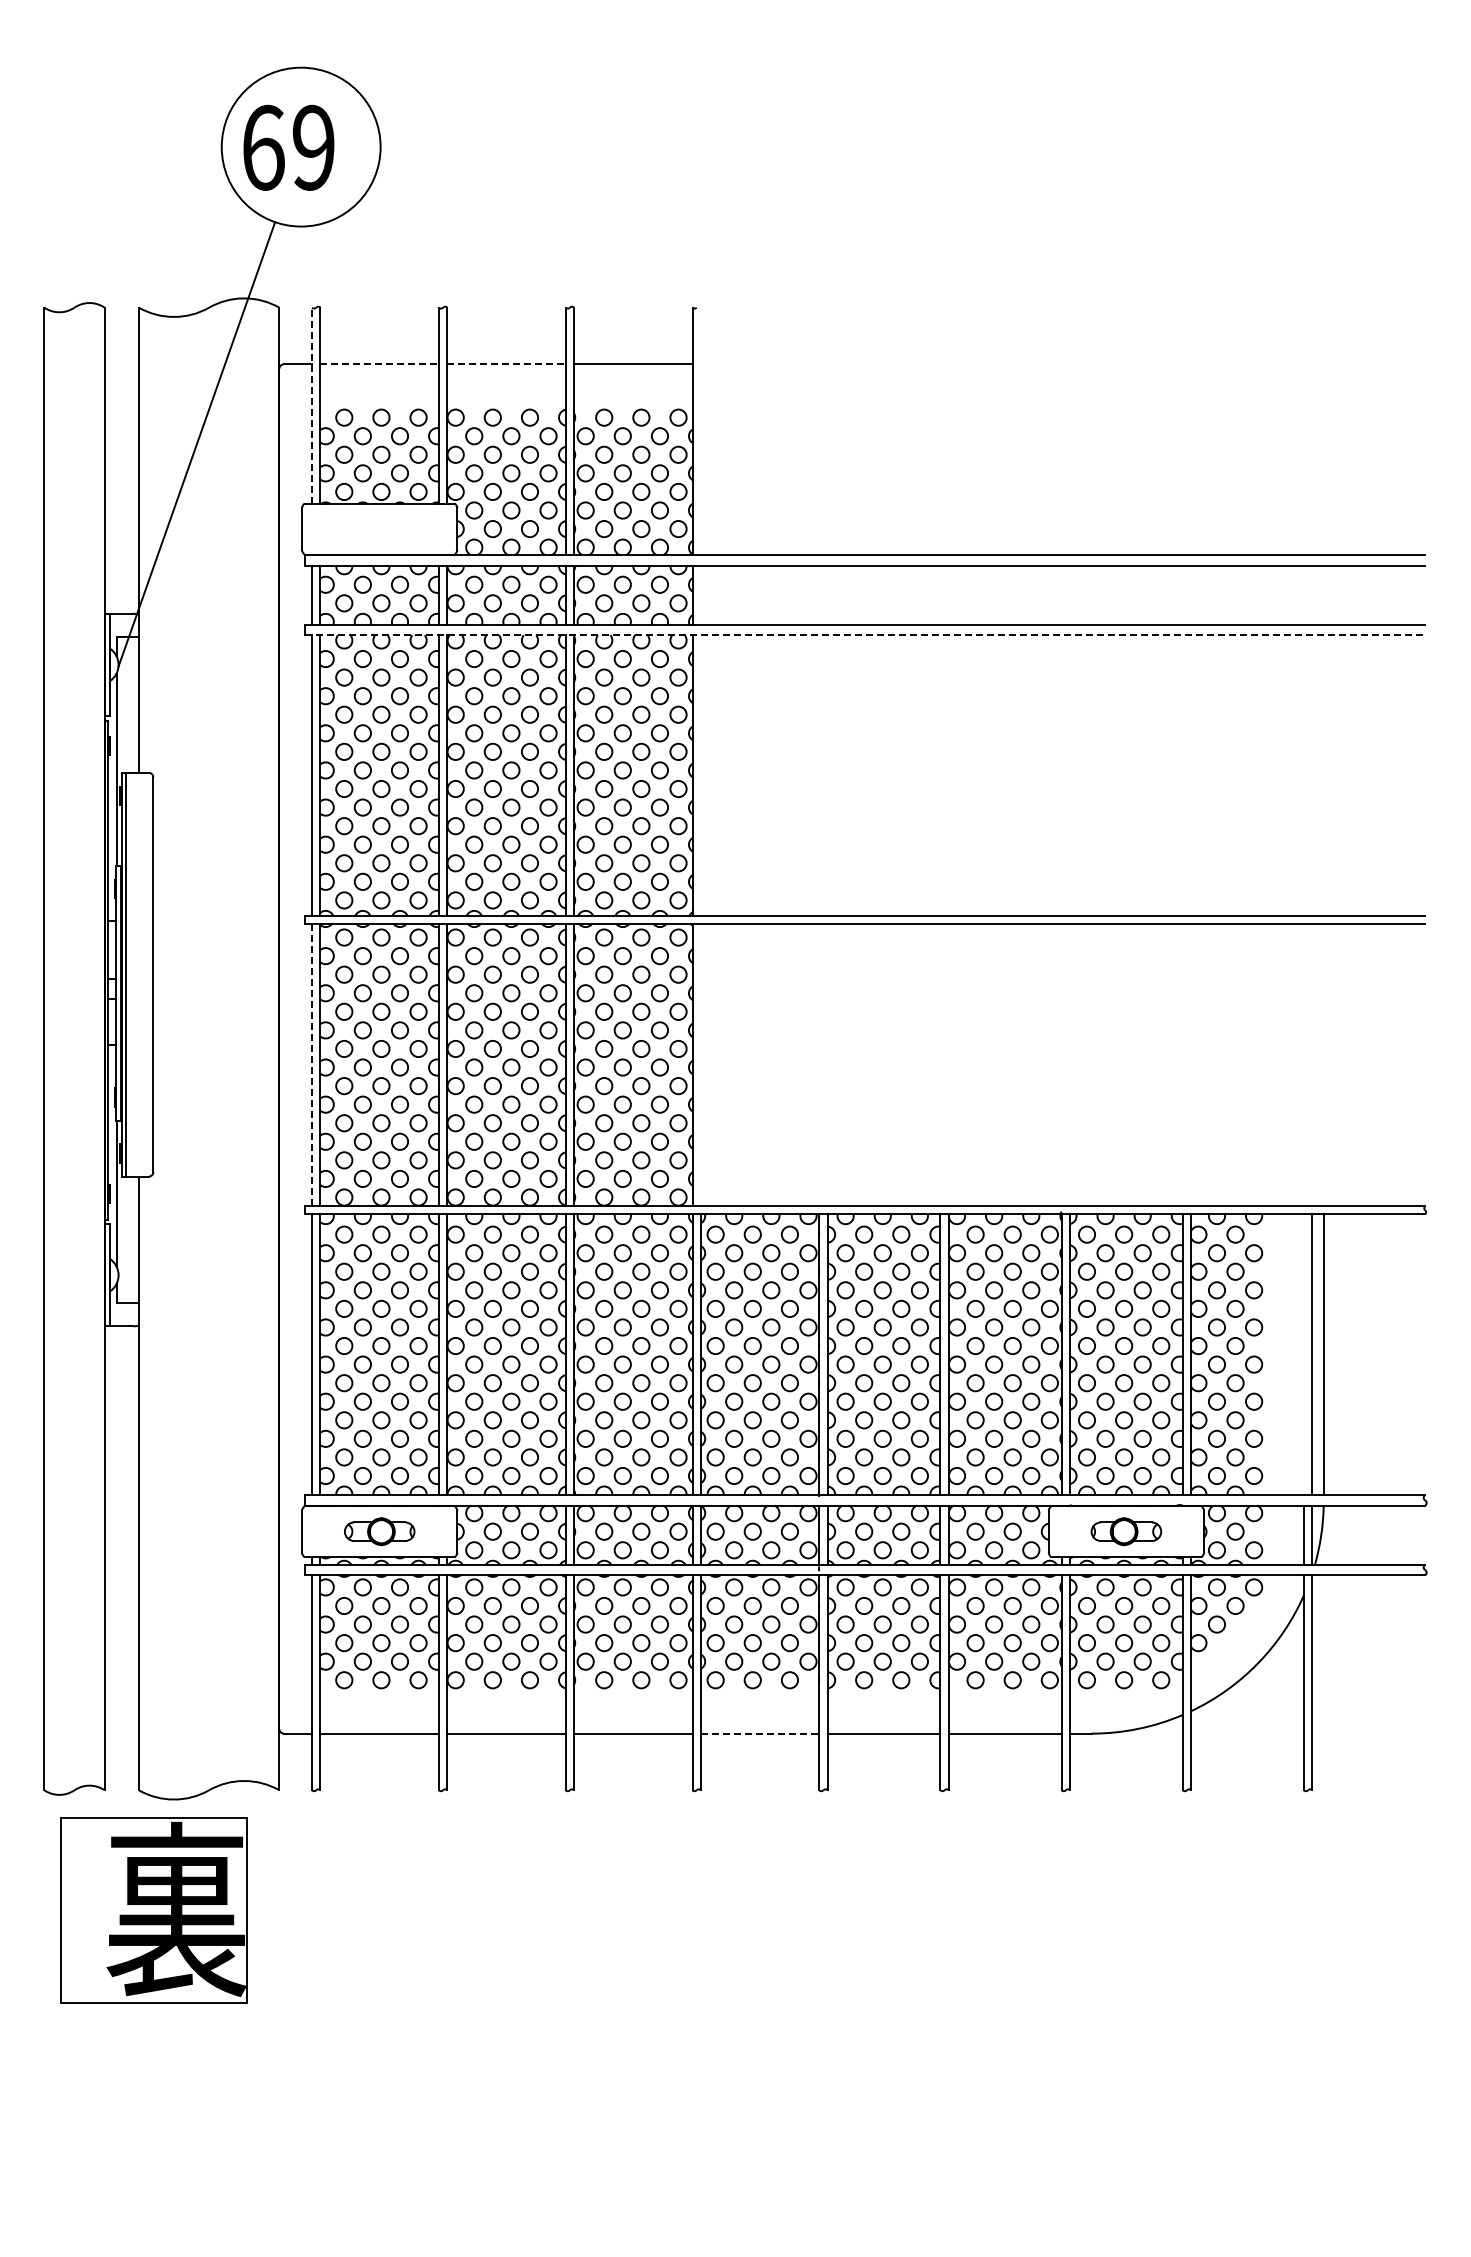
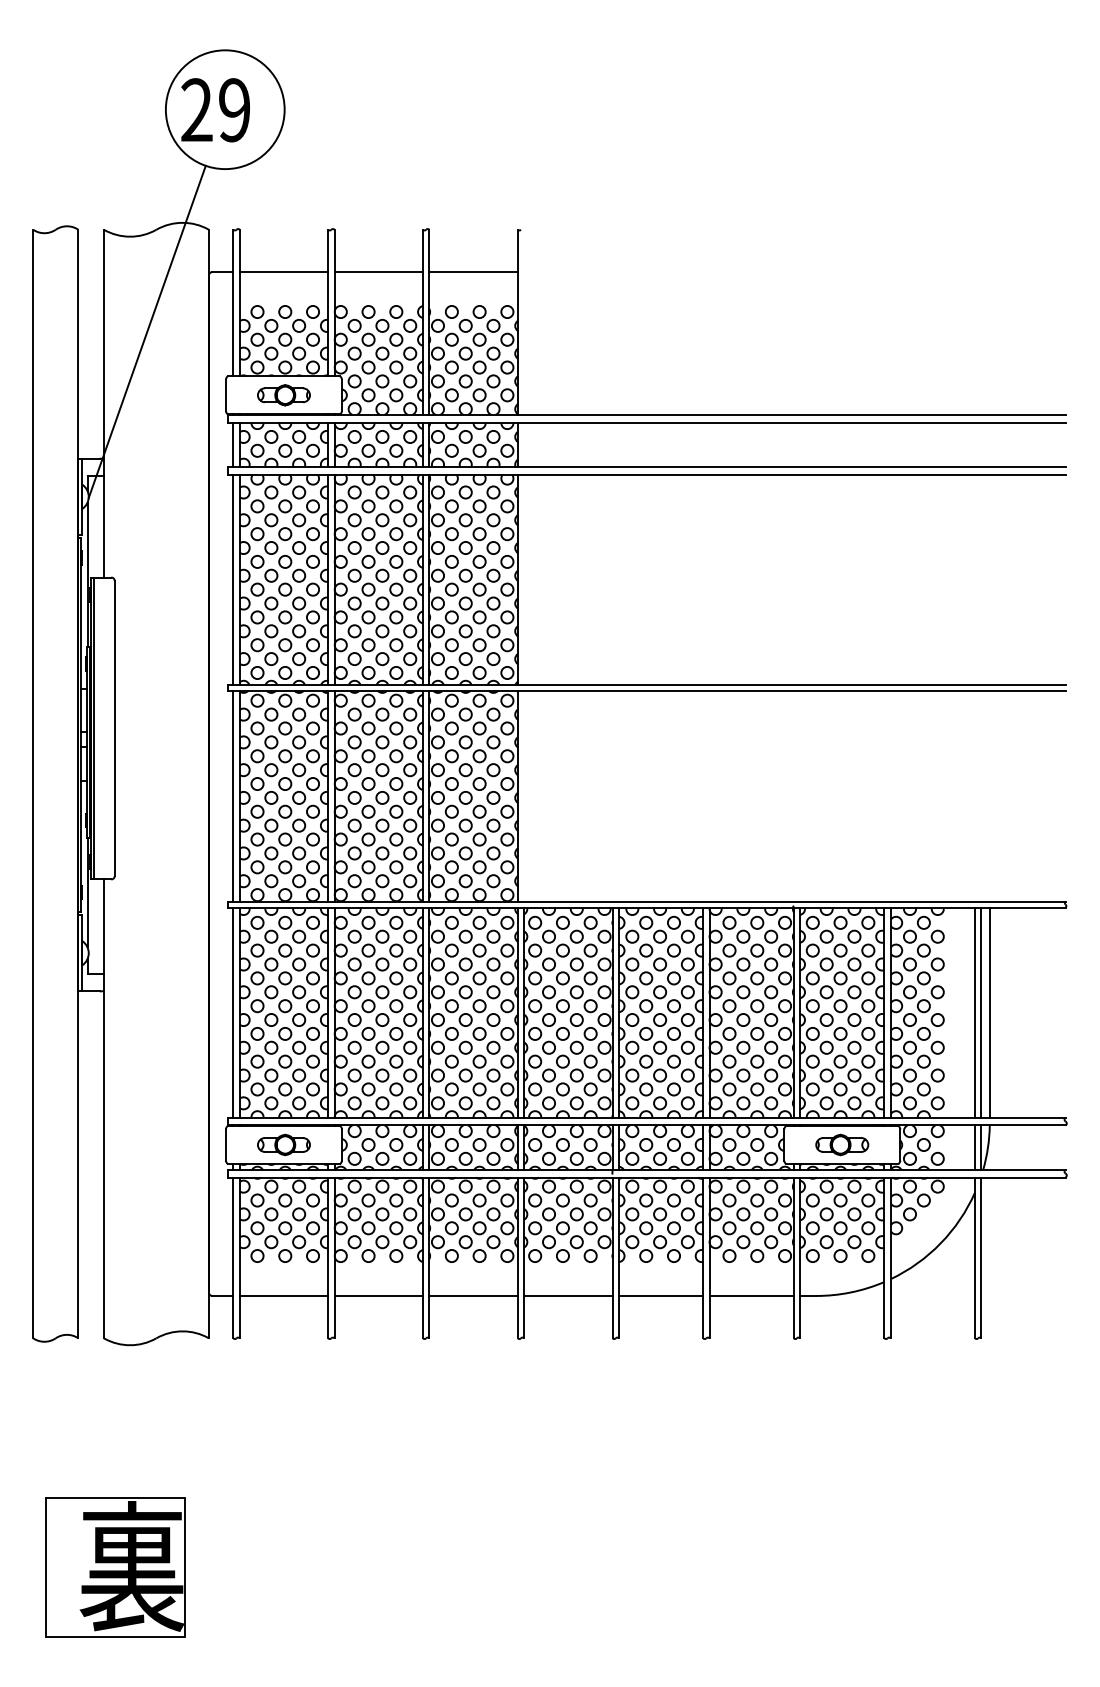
text: (263, 147) -> (197, 110), 69 -> 29
line: (380, 364) -> (284, 272), dashed -> solid
line: (506, 364) -> (378, 272), dashed -> solid
line: (312, 405) -> (233, 302), dashed -> solid
part: (379, 528) -> (283, 394), added
line: (865, 635) -> (647, 474), dashed -> solid
line: (312, 1065) -> (233, 796), dashed -> solid
line: (1303, 1354) -> (974, 1012), added
line: (760, 1733) -> (568, 1295), dashed -> solid
part: (153, 1910) -> (114, 1567), moved

